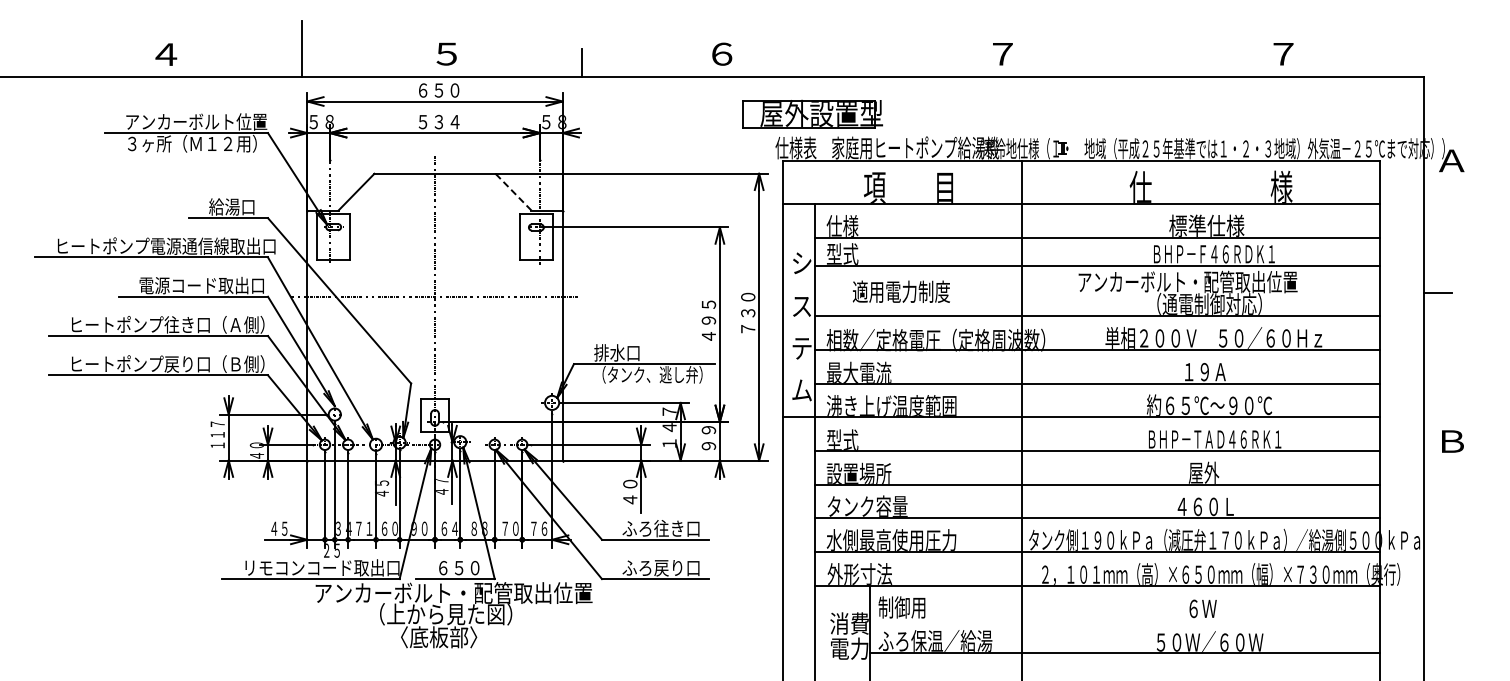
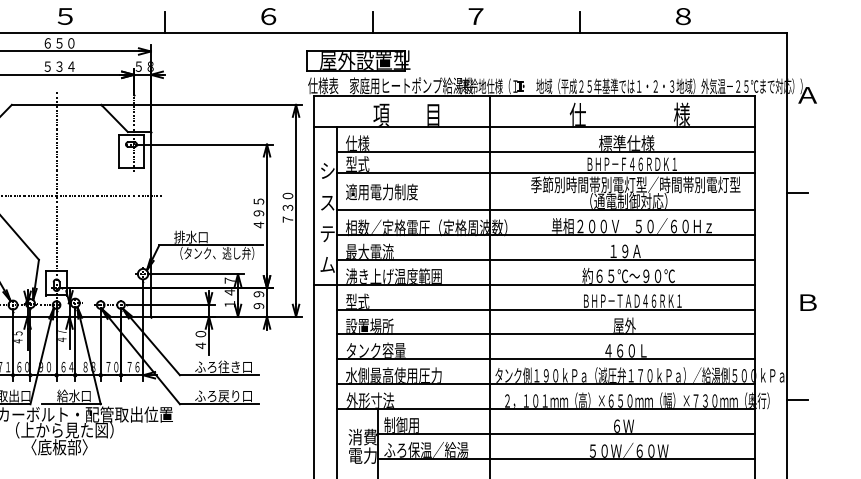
text: (1283, 53) -> (683, 16), ７ -> ８
line: (863, 62) -> (373, 22), added
line: (1143, 62) -> (579, 22), added
part: (812, 113) -> (358, 60), moved
line: (513, 192) -> (114, 118), dashed -> solid
text: (1218, 281) -> (635, 184), アンカーボルト・配管取出位置 -> 季節別時間帯別電灯型／時間帯別電灯型
text: (900, 291) -> (381, 191), moved
text: (458, 567) -> (73, 395), ６５０ -> 給水口
line: (1438, 573) -> (797, 400), added
line: (1124, 619) -> (565, 434), added

